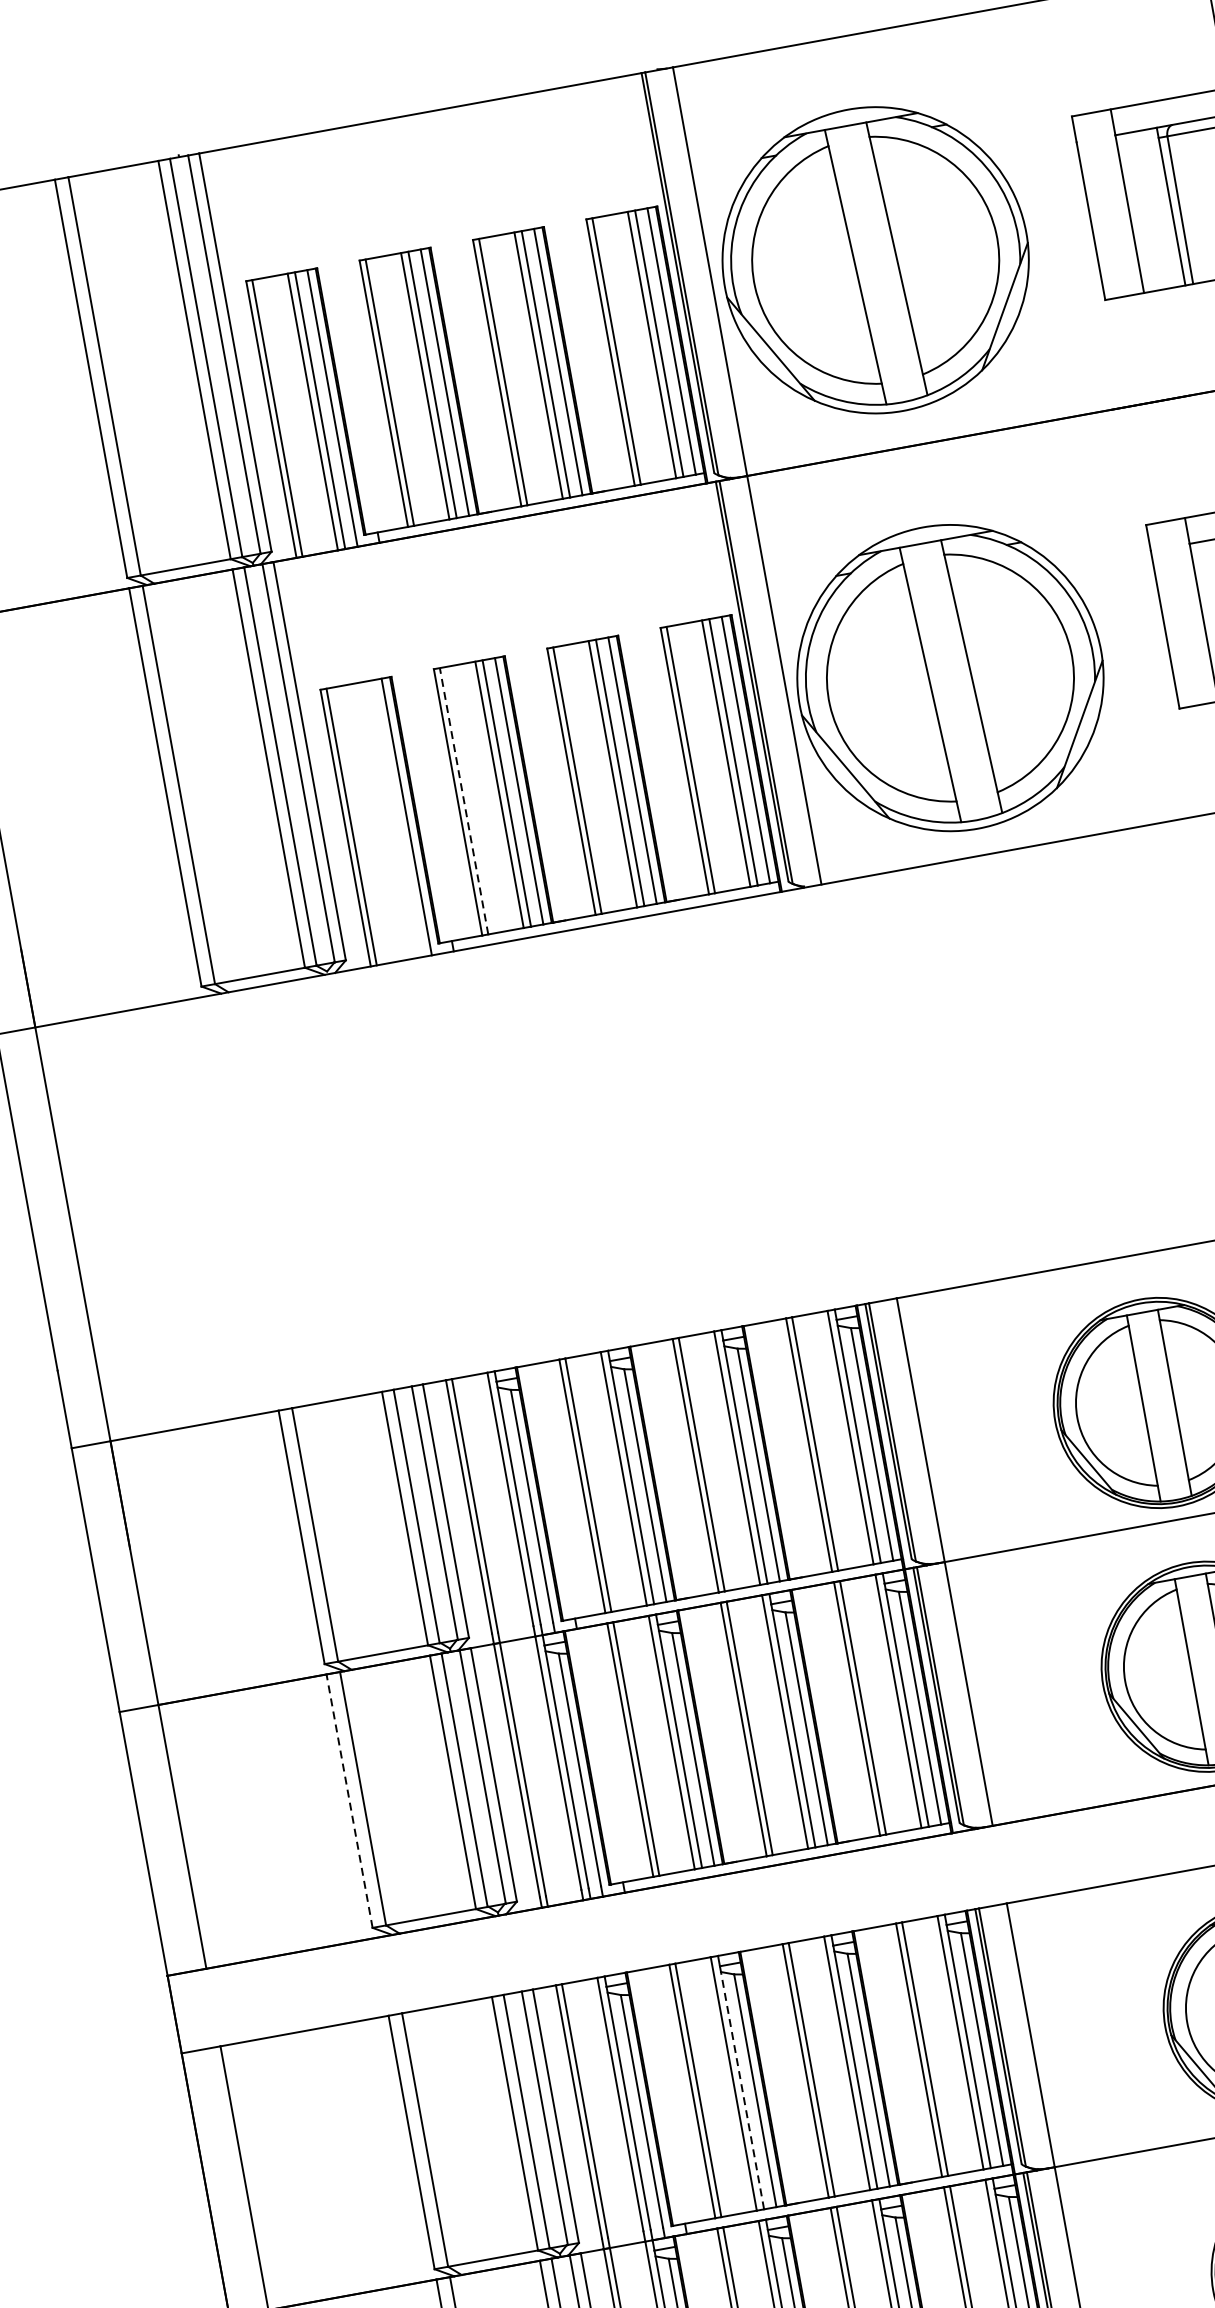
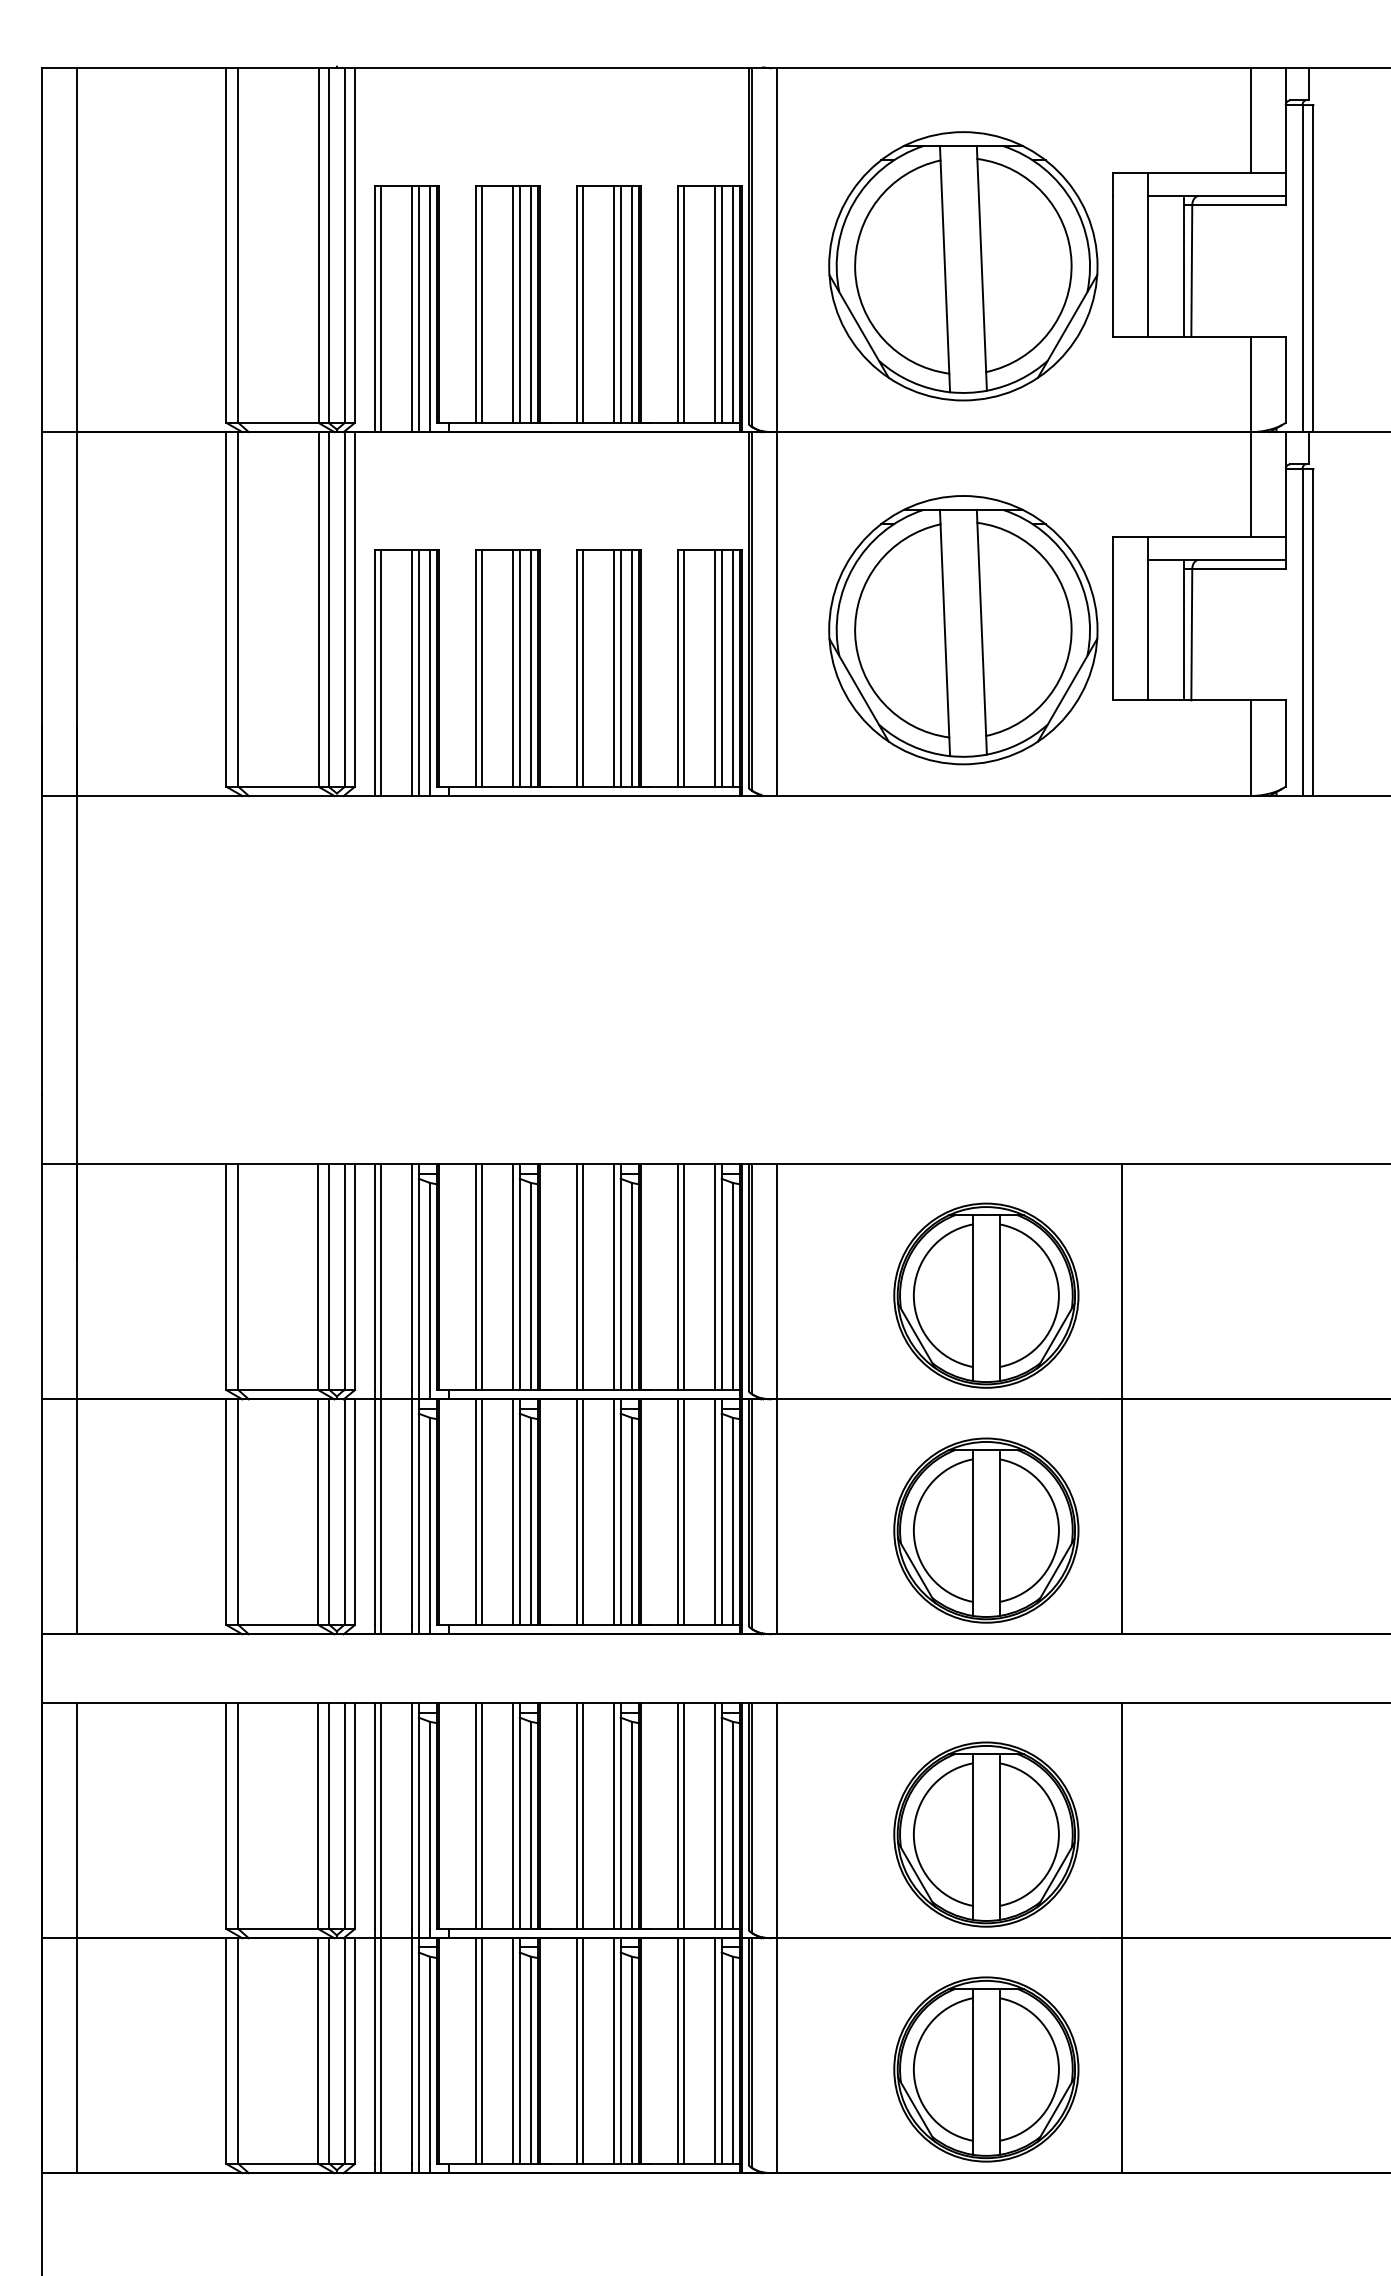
part: (875, 260) -> (963, 266), moved
part: (950, 678) -> (963, 630), moved
line: (463, 801) -> (481, 668), dashed -> solid
line: (393, 819) -> (418, 672), added
line: (387, 820) -> (412, 672), added
line: (349, 1801) -> (226, 1512), dashed -> solid
line: (741, 2087) -> (519, 1820), dashed -> solid

